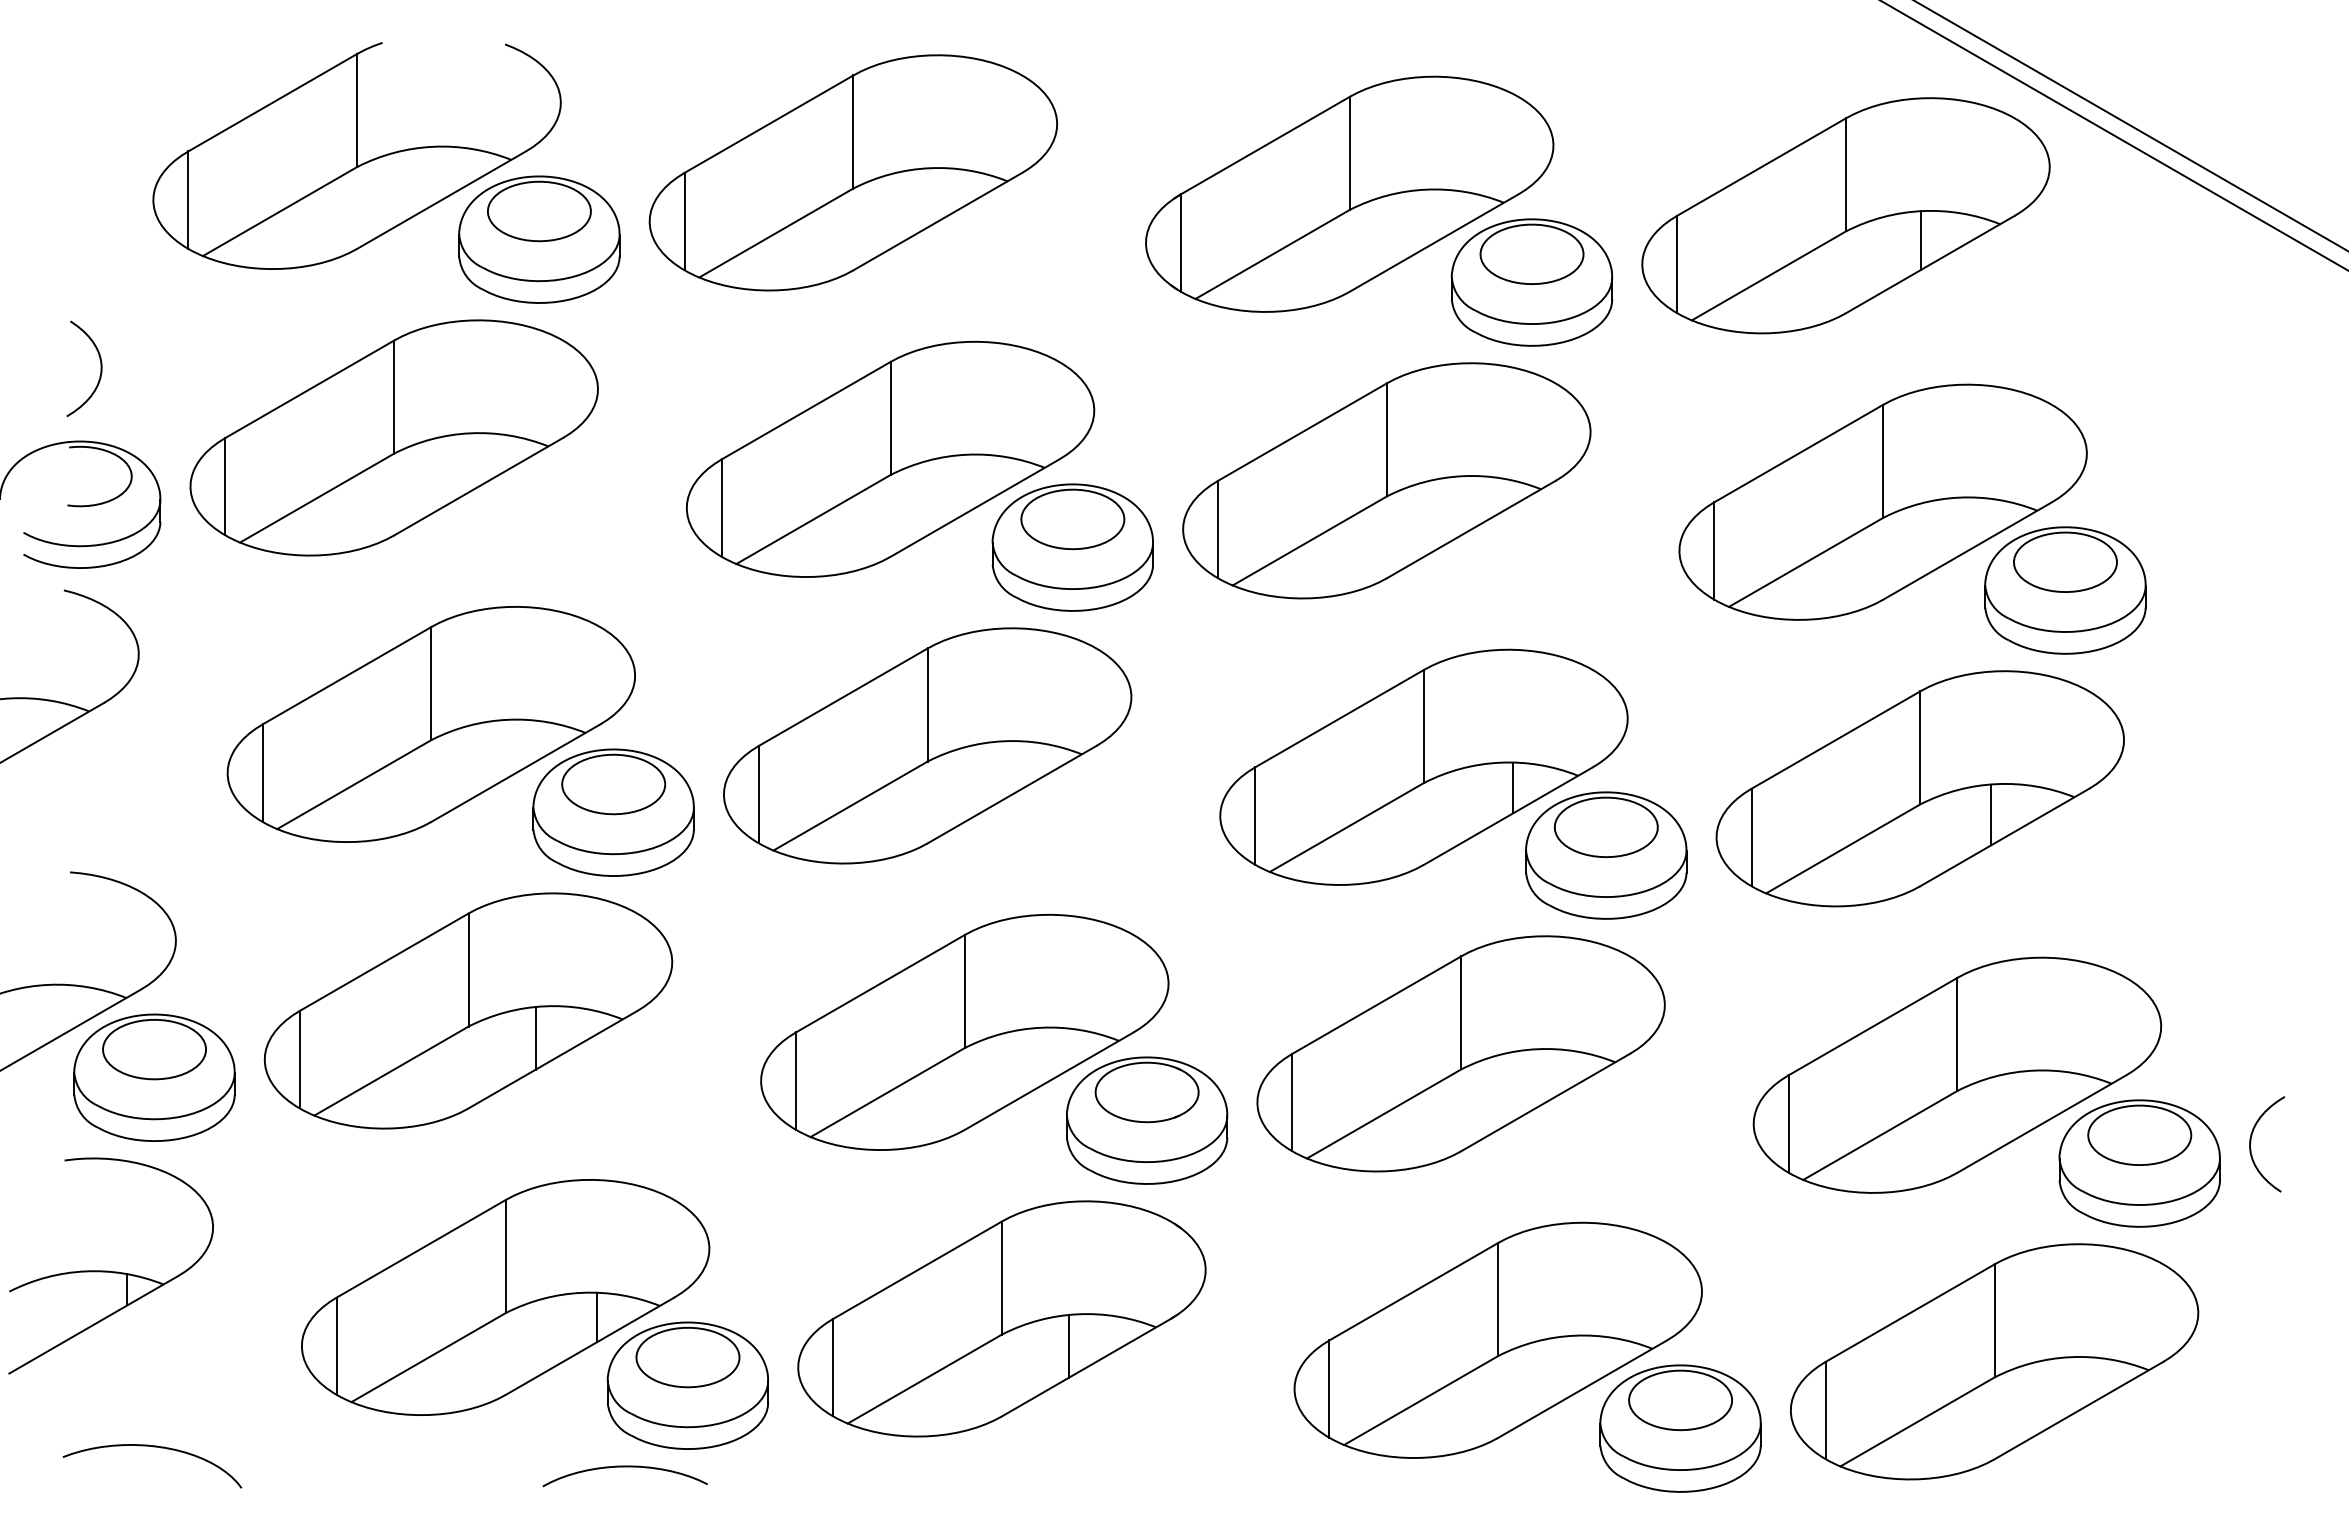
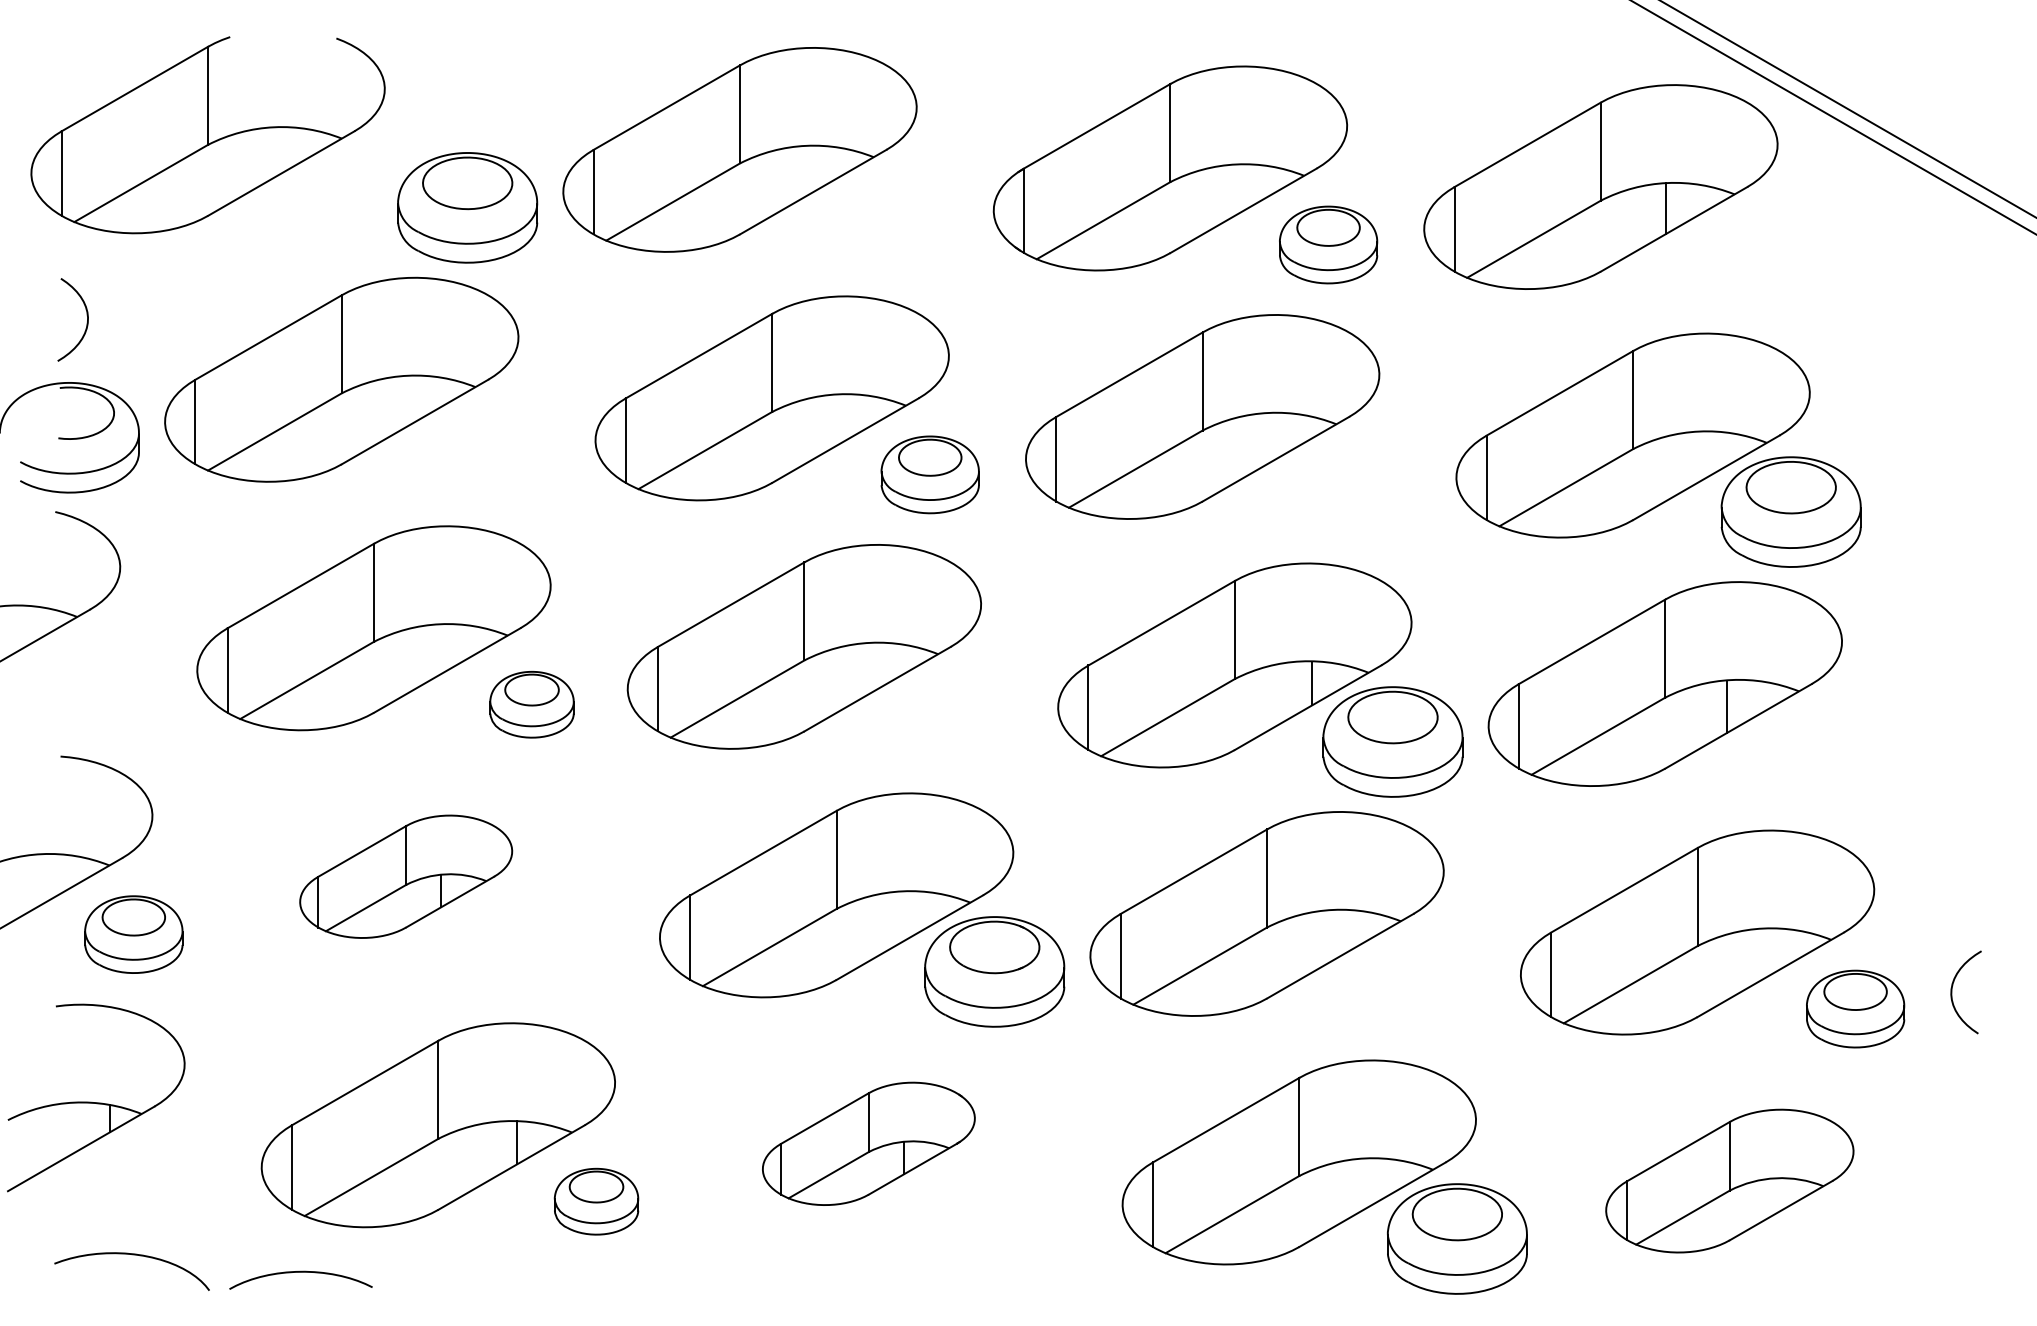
part: (356, 155) -> (207, 134), moved
part: (1531, 282) -> (1328, 244), size x0.7
part: (1072, 547) -> (930, 474), size x0.7
part: (613, 812) -> (531, 704), size x0.6
part: (468, 1010) -> (406, 876), size x0.6
part: (154, 1077) -> (133, 934), size x0.7
part: (2139, 1163) -> (1855, 1009), size x0.7
part: (1001, 1318) -> (868, 1143), size x0.6
part: (1994, 1361) -> (1729, 1180), size x0.7
part: (687, 1385) -> (596, 1201), size x0.6
curve: (624, 1467) -> (300, 1272), moved

